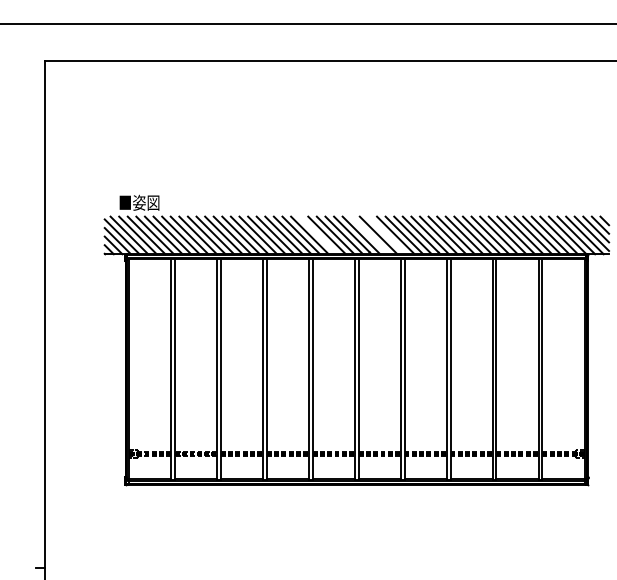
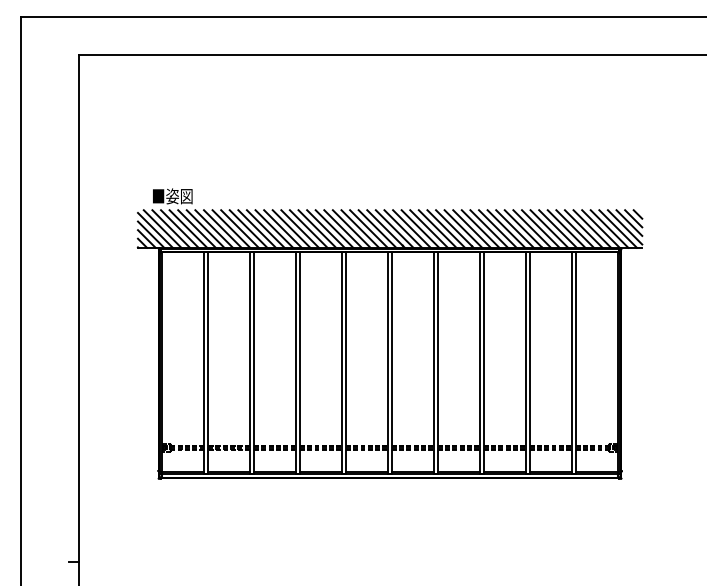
line: (318, 234) -> (351, 228), added
line: (370, 234) -> (403, 228), added
line: (387, 234) -> (420, 228), added

